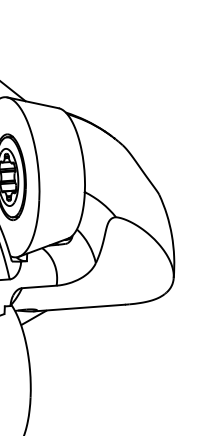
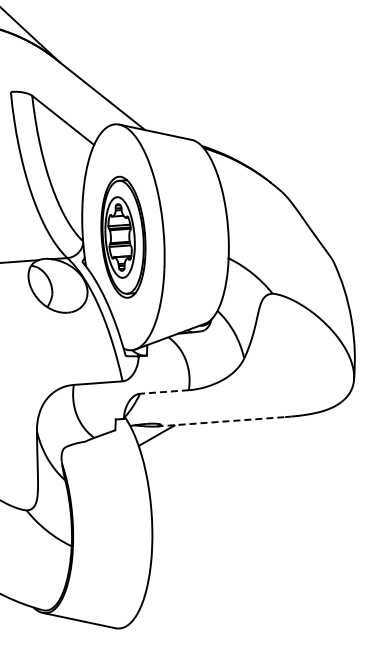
line: (38, 287) -> (163, 392), solid -> dashed
line: (79, 307) -> (221, 421), solid -> dashed

